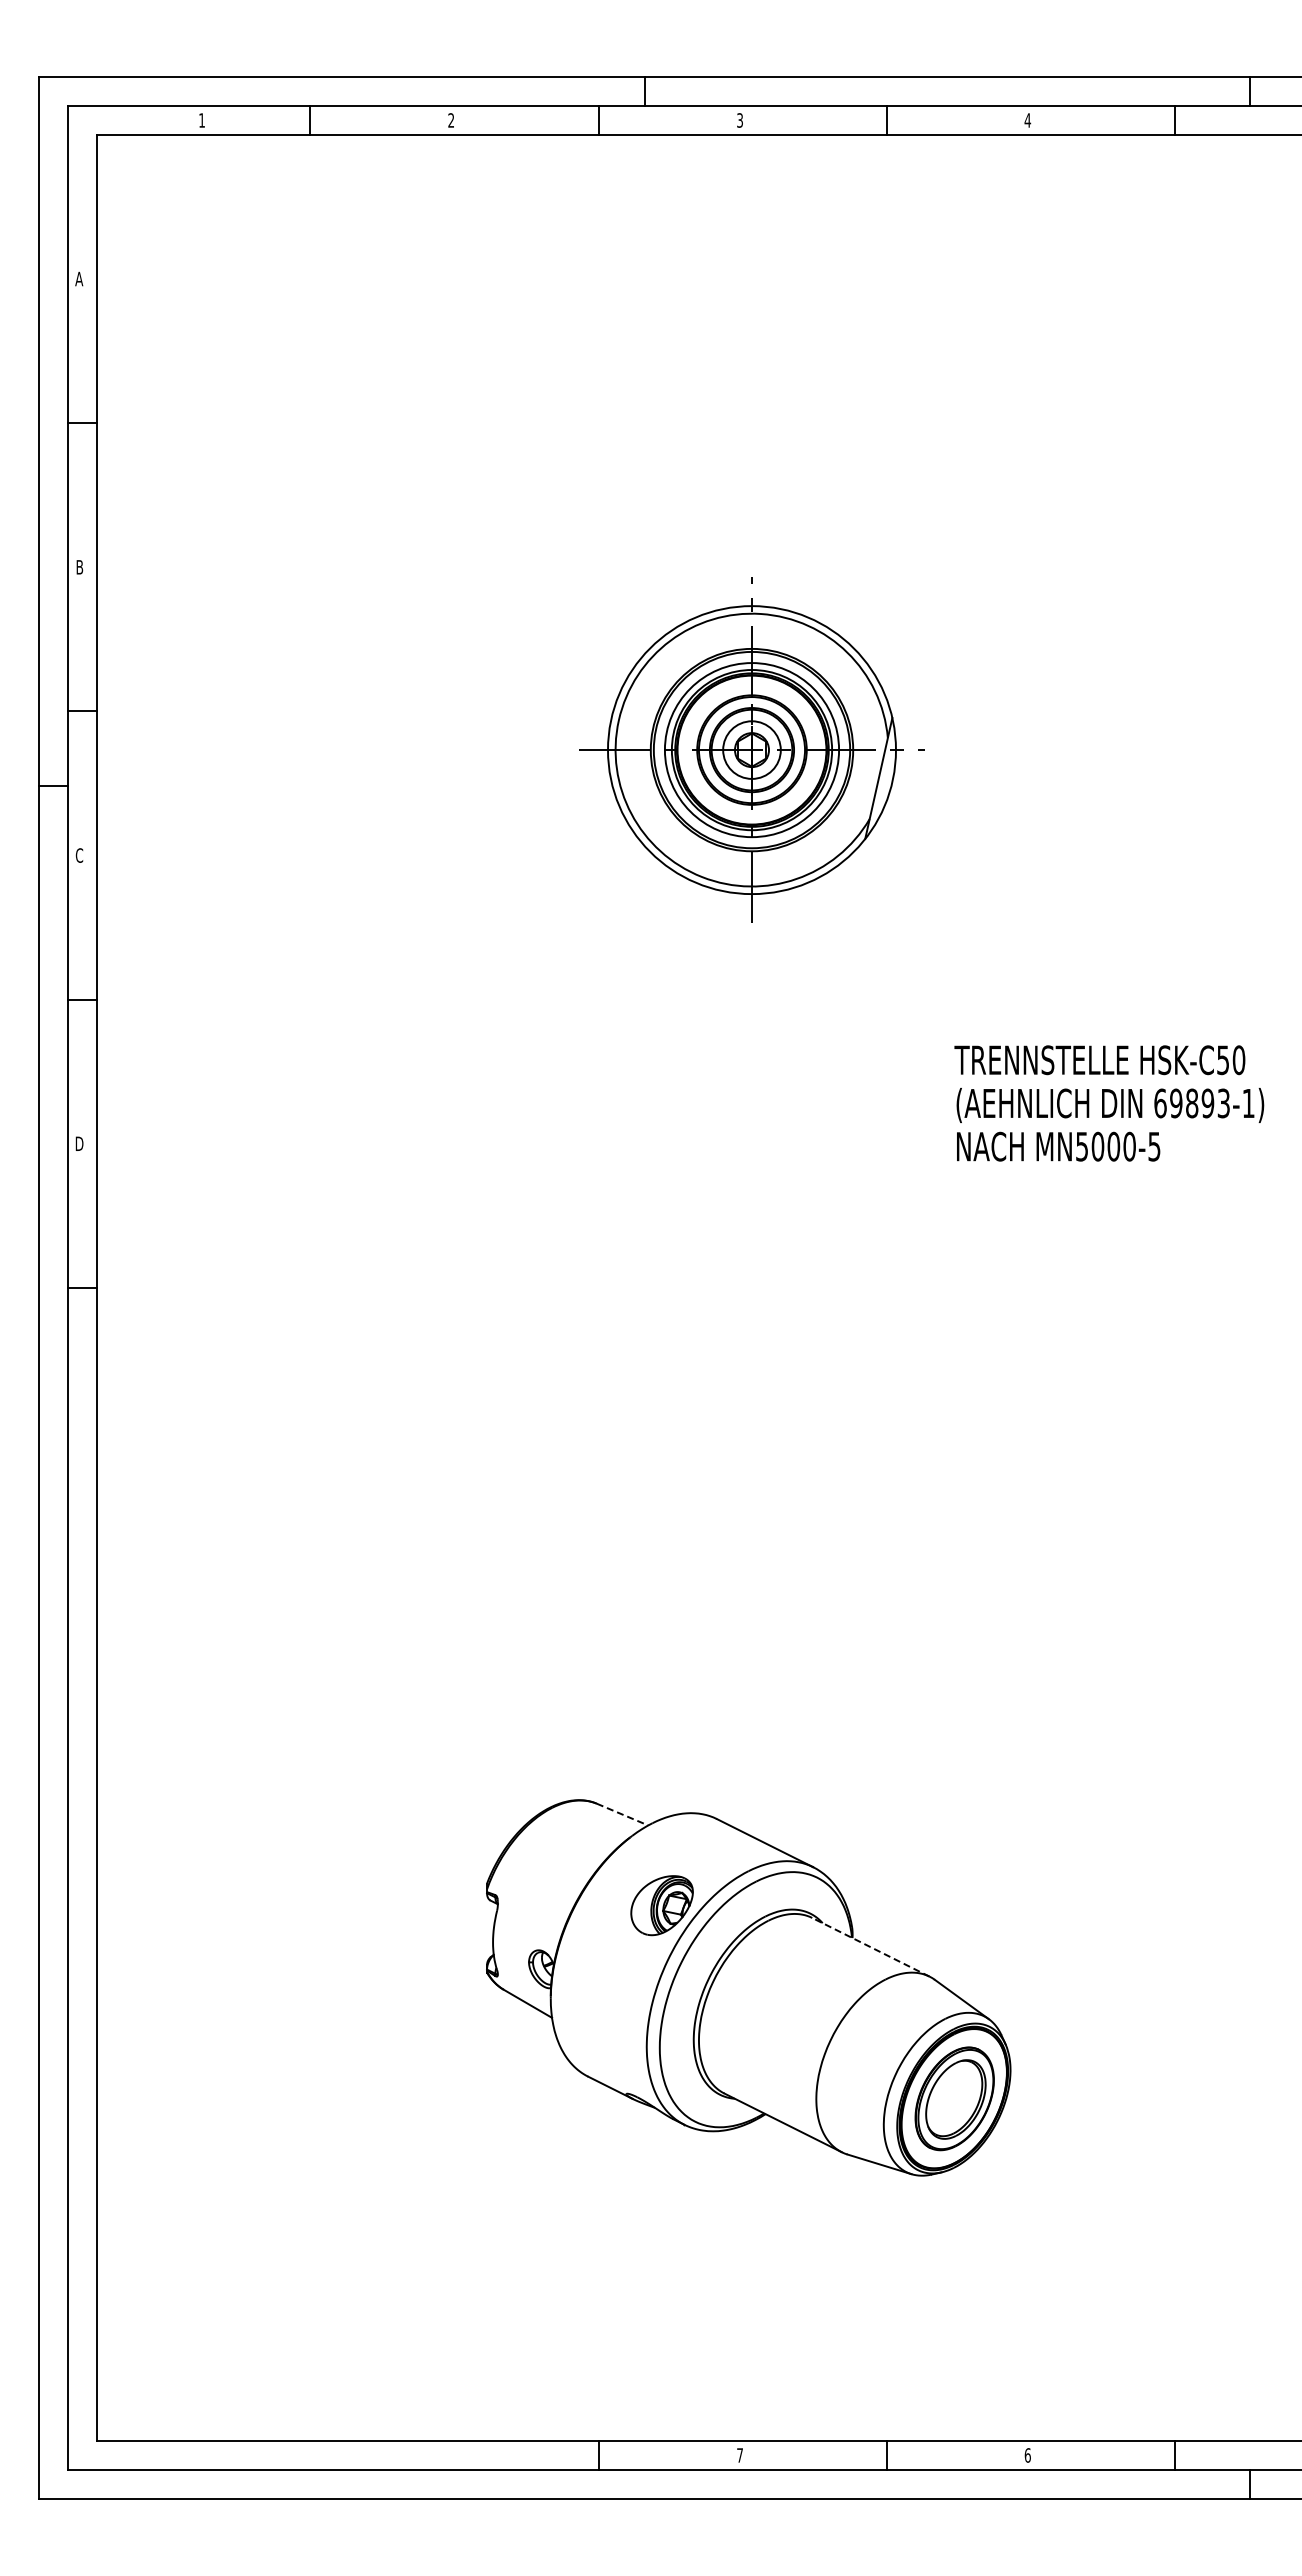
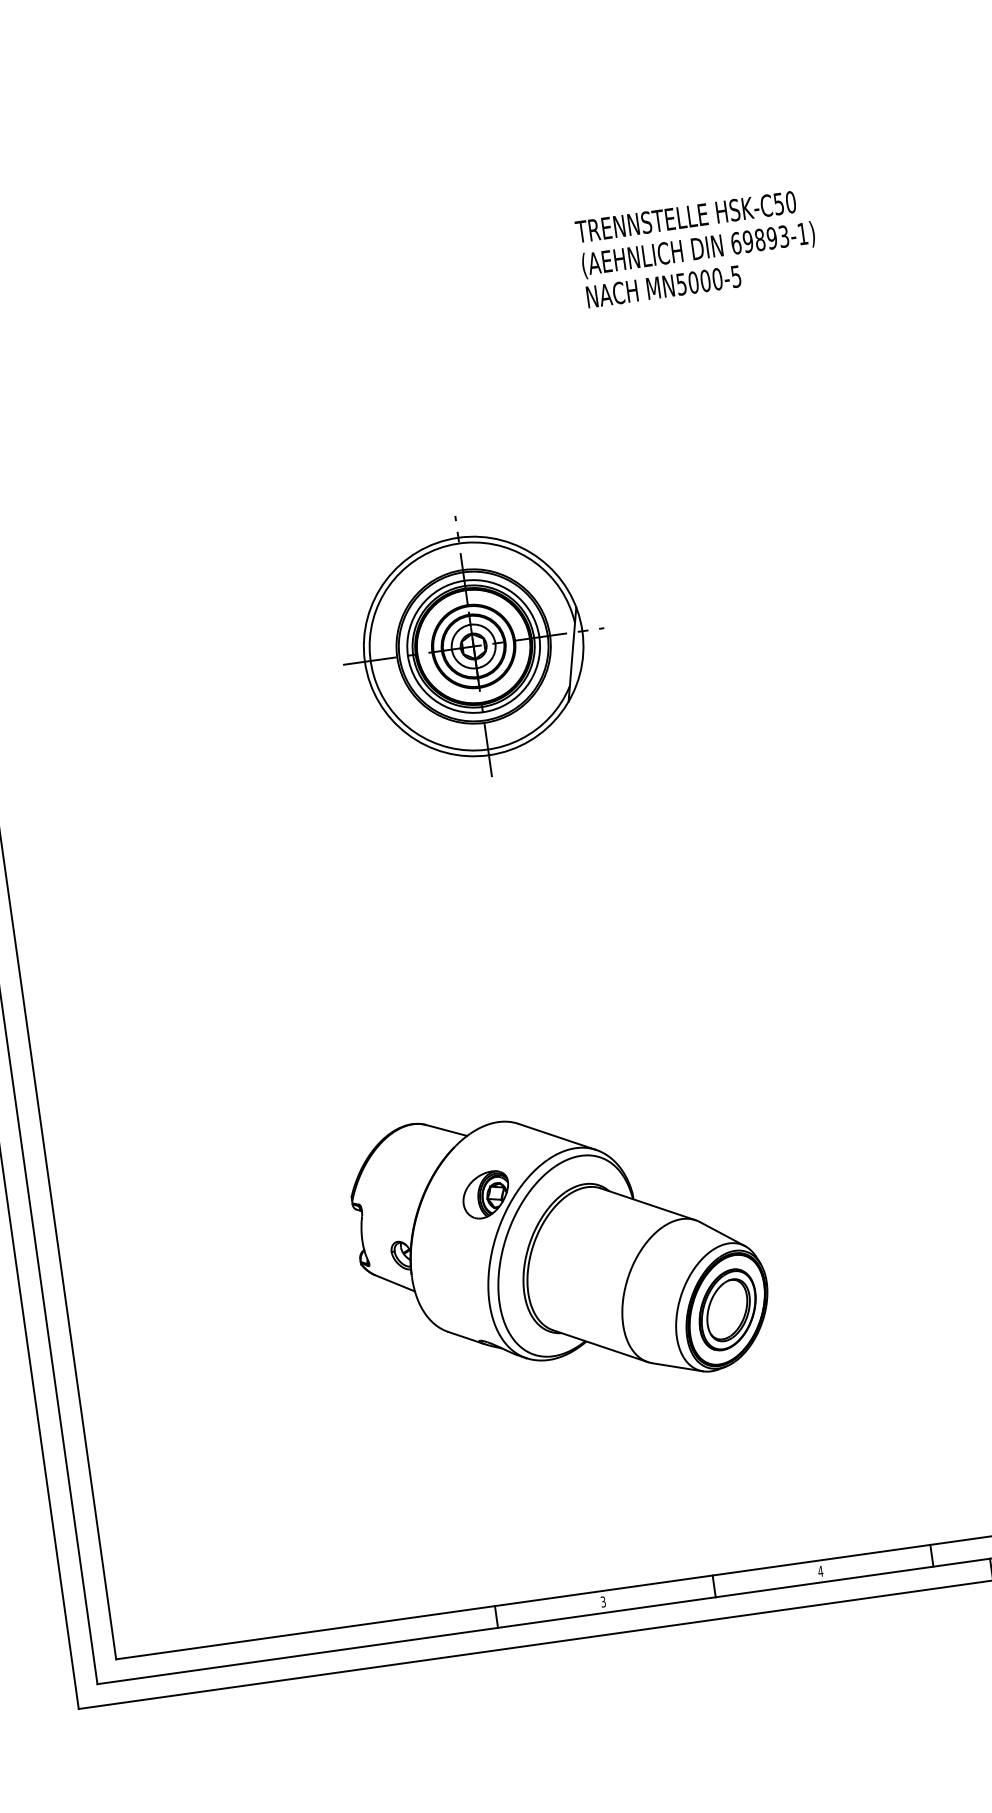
part: (751, 749) -> (473, 646), moved
text: (1109, 1103) -> (697, 248), moved
line: (622, 1814) -> (446, 1130), dashed -> solid
line: (870, 1947) -> (647, 1204), dashed -> solid
text: (739, 2455) -> (602, 1602), 7 -> 3
text: (1027, 2455) -> (820, 1571), 6 -> 4

